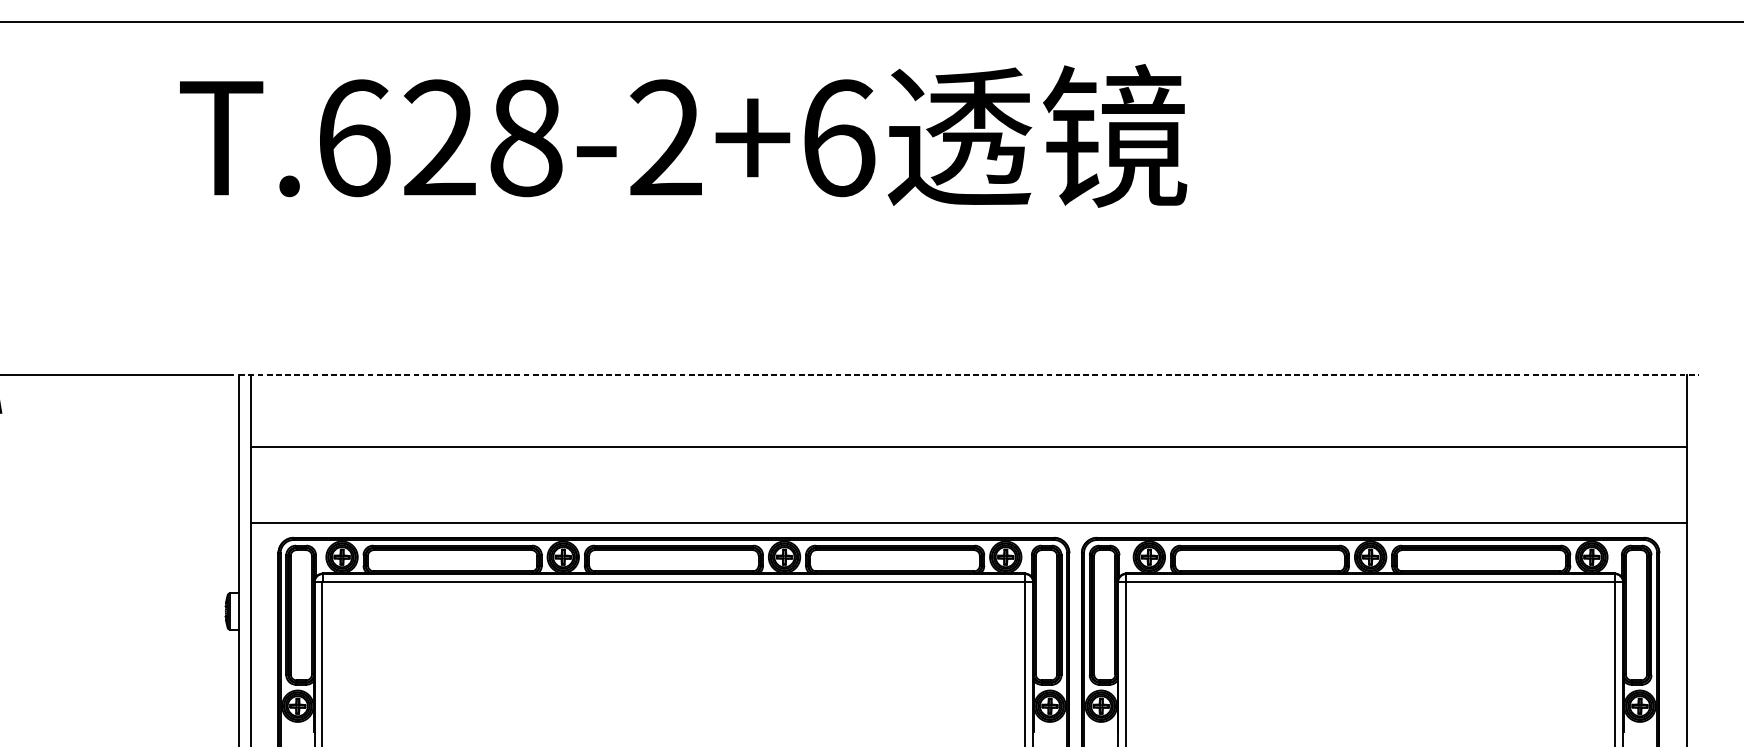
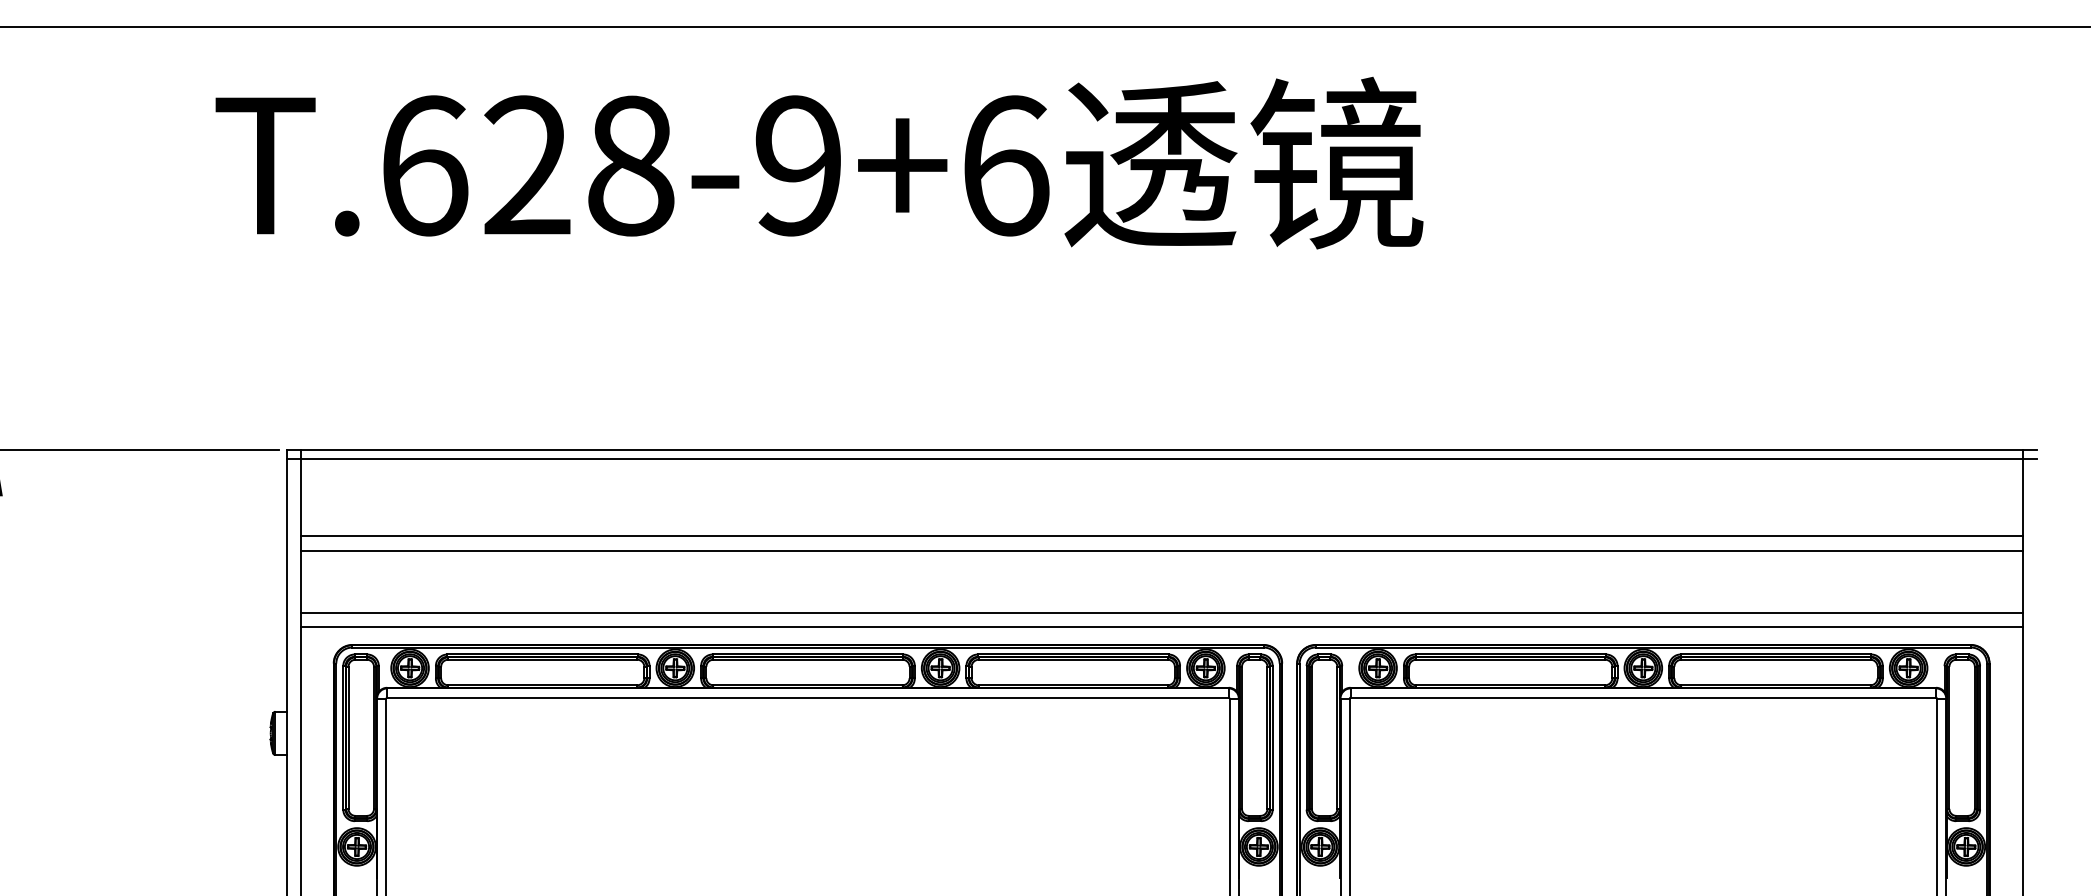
text: (666, 137) -> (798, 165), T.628-2+6 -> T.628-9+6
line: (968, 374) -> (1161, 449), dashed -> solid
line: (968, 383) -> (1161, 459), added
line: (968, 458) -> (1161, 550), added
line: (968, 510) -> (1161, 612), added

